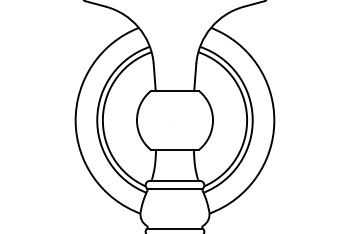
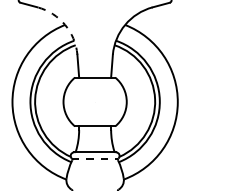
arc: (138, 27) -> (64, 24), solid -> dashed
line: (174, 188) -> (94, 158), solid -> dashed

